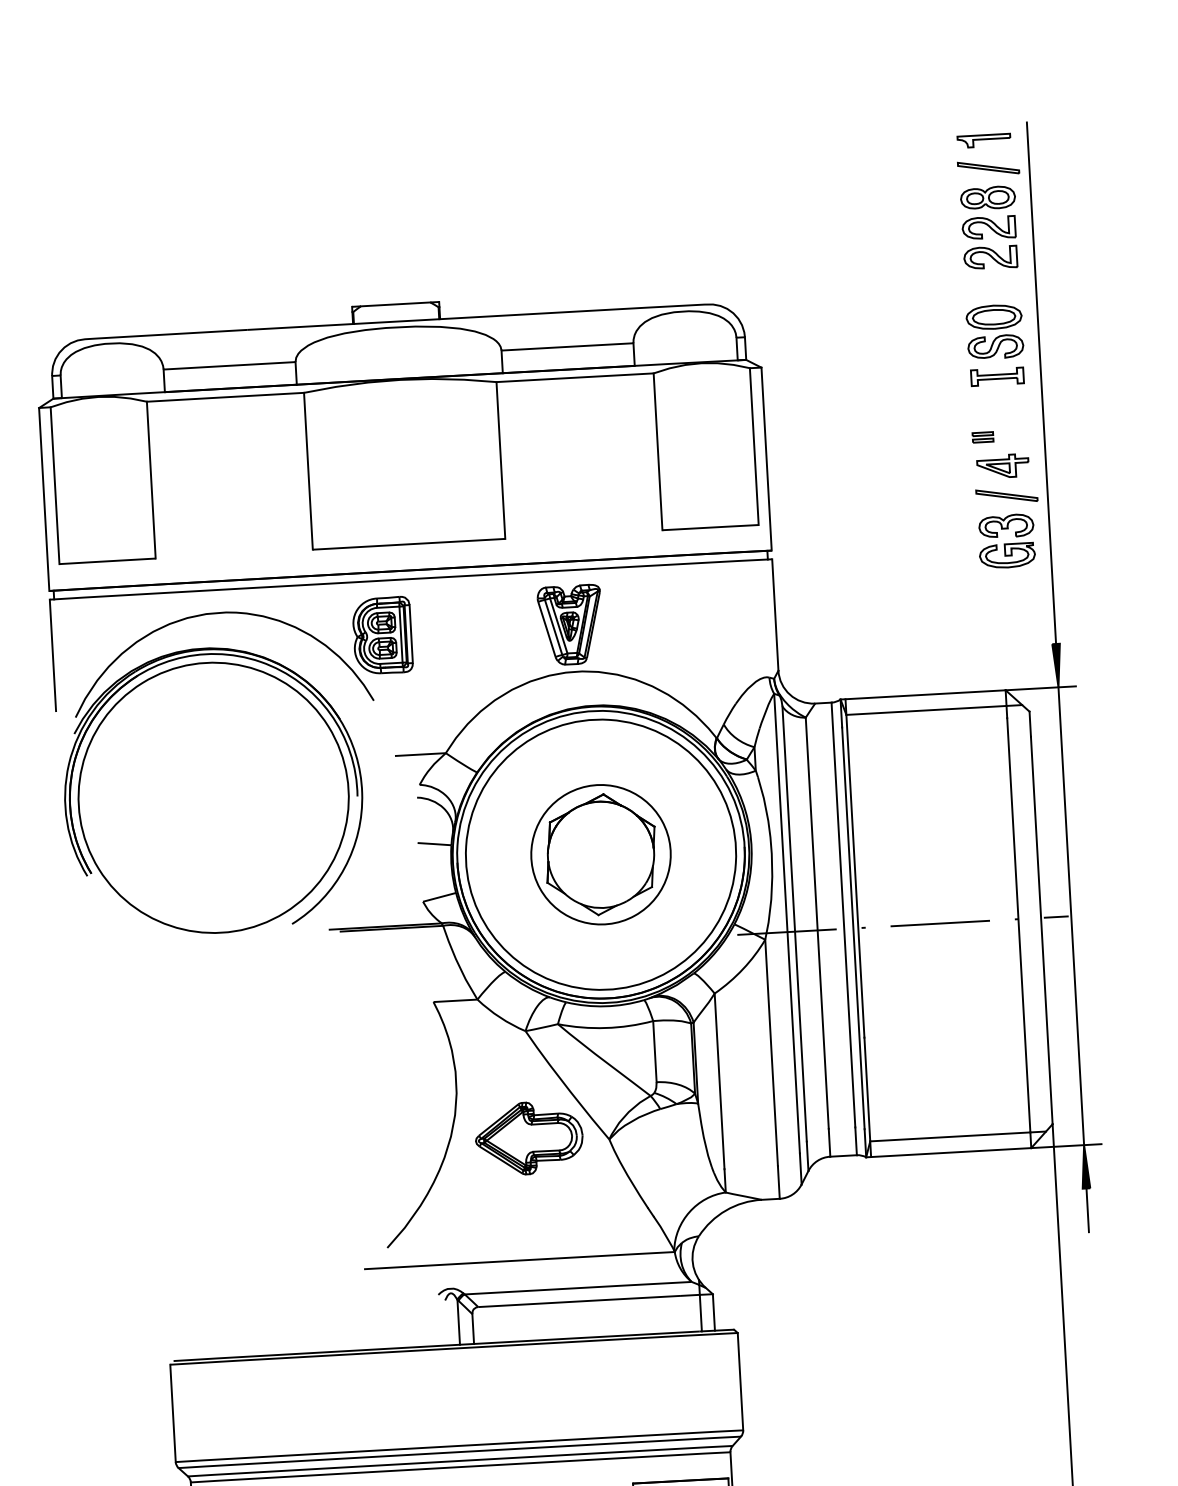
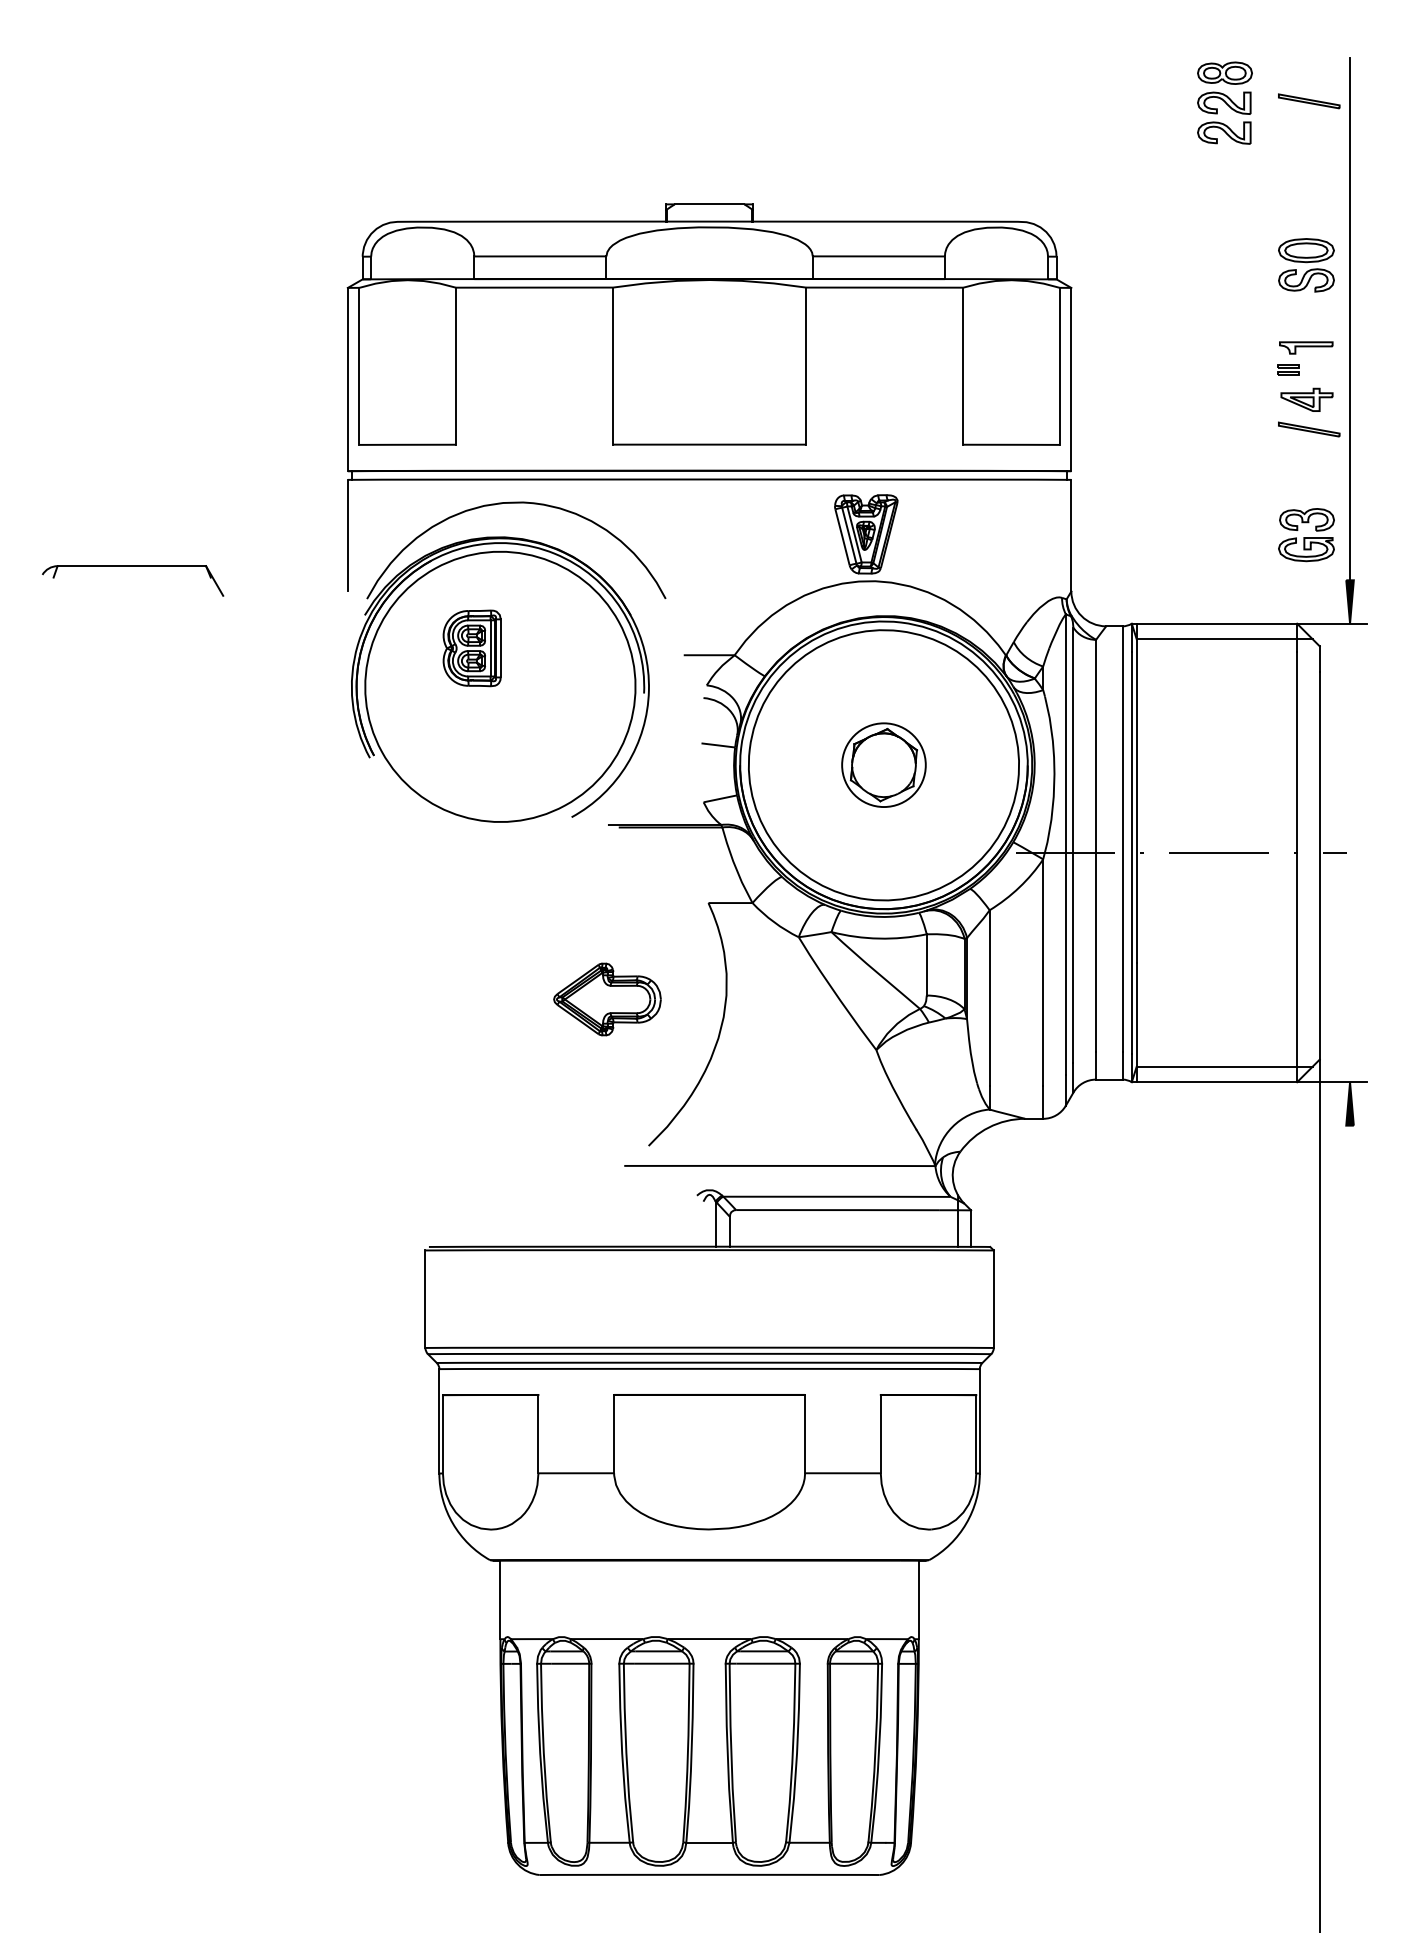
part: (984, 140) -> (1306, 347), moved
part: (989, 227) -> (1224, 102), moved
part: (997, 376) -> (1306, 309), removed
part: (1006, 541) -> (1306, 535), moved
part: (382, 635) -> (471, 648), moved
part: (600, 853) -> (883, 764), size x0.6
line: (1071, 915) -> (1350, 852), removed
part: (529, 1138) -> (607, 999), moved
line: (1088, 1210) -> (1350, 1147), removed

